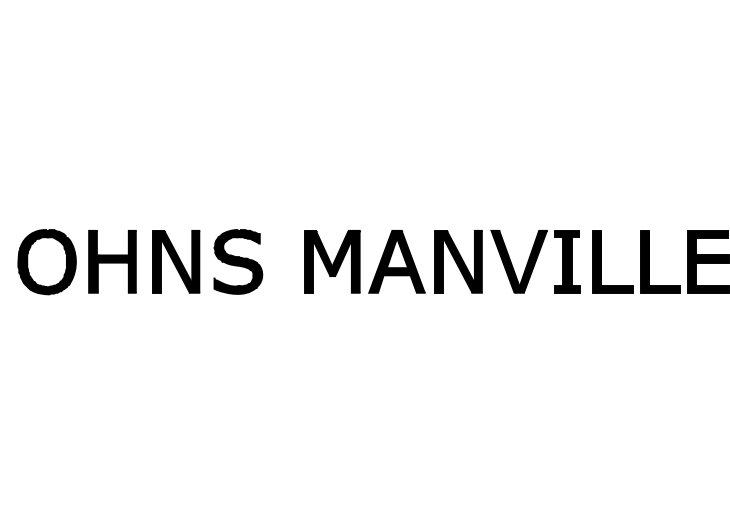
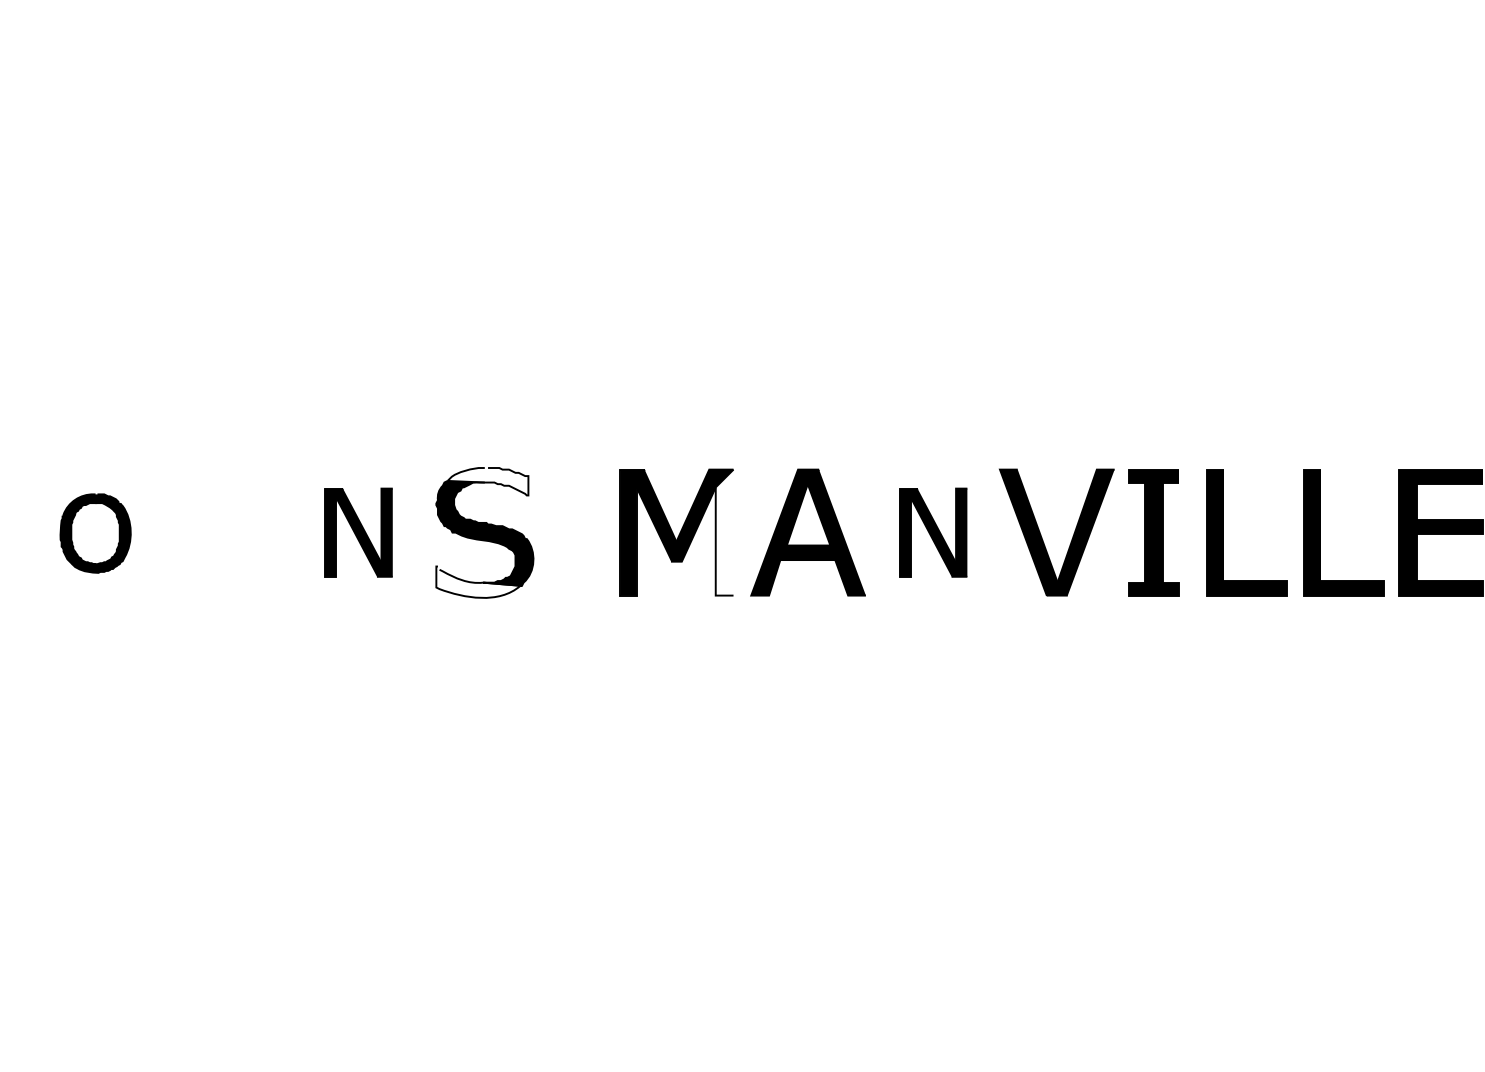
fill: (239, 236) -> (487, 481), removed
part: (112, 261) -> (228, 531), removed
part: (176, 261) -> (358, 531), size x0.7
fill: (355, 261) -> (723, 531), removed
part: (458, 261) -> (932, 531), size x0.7
part: (46, 262) -> (94, 533), size x0.6
fill: (235, 285) -> (479, 580), removed

